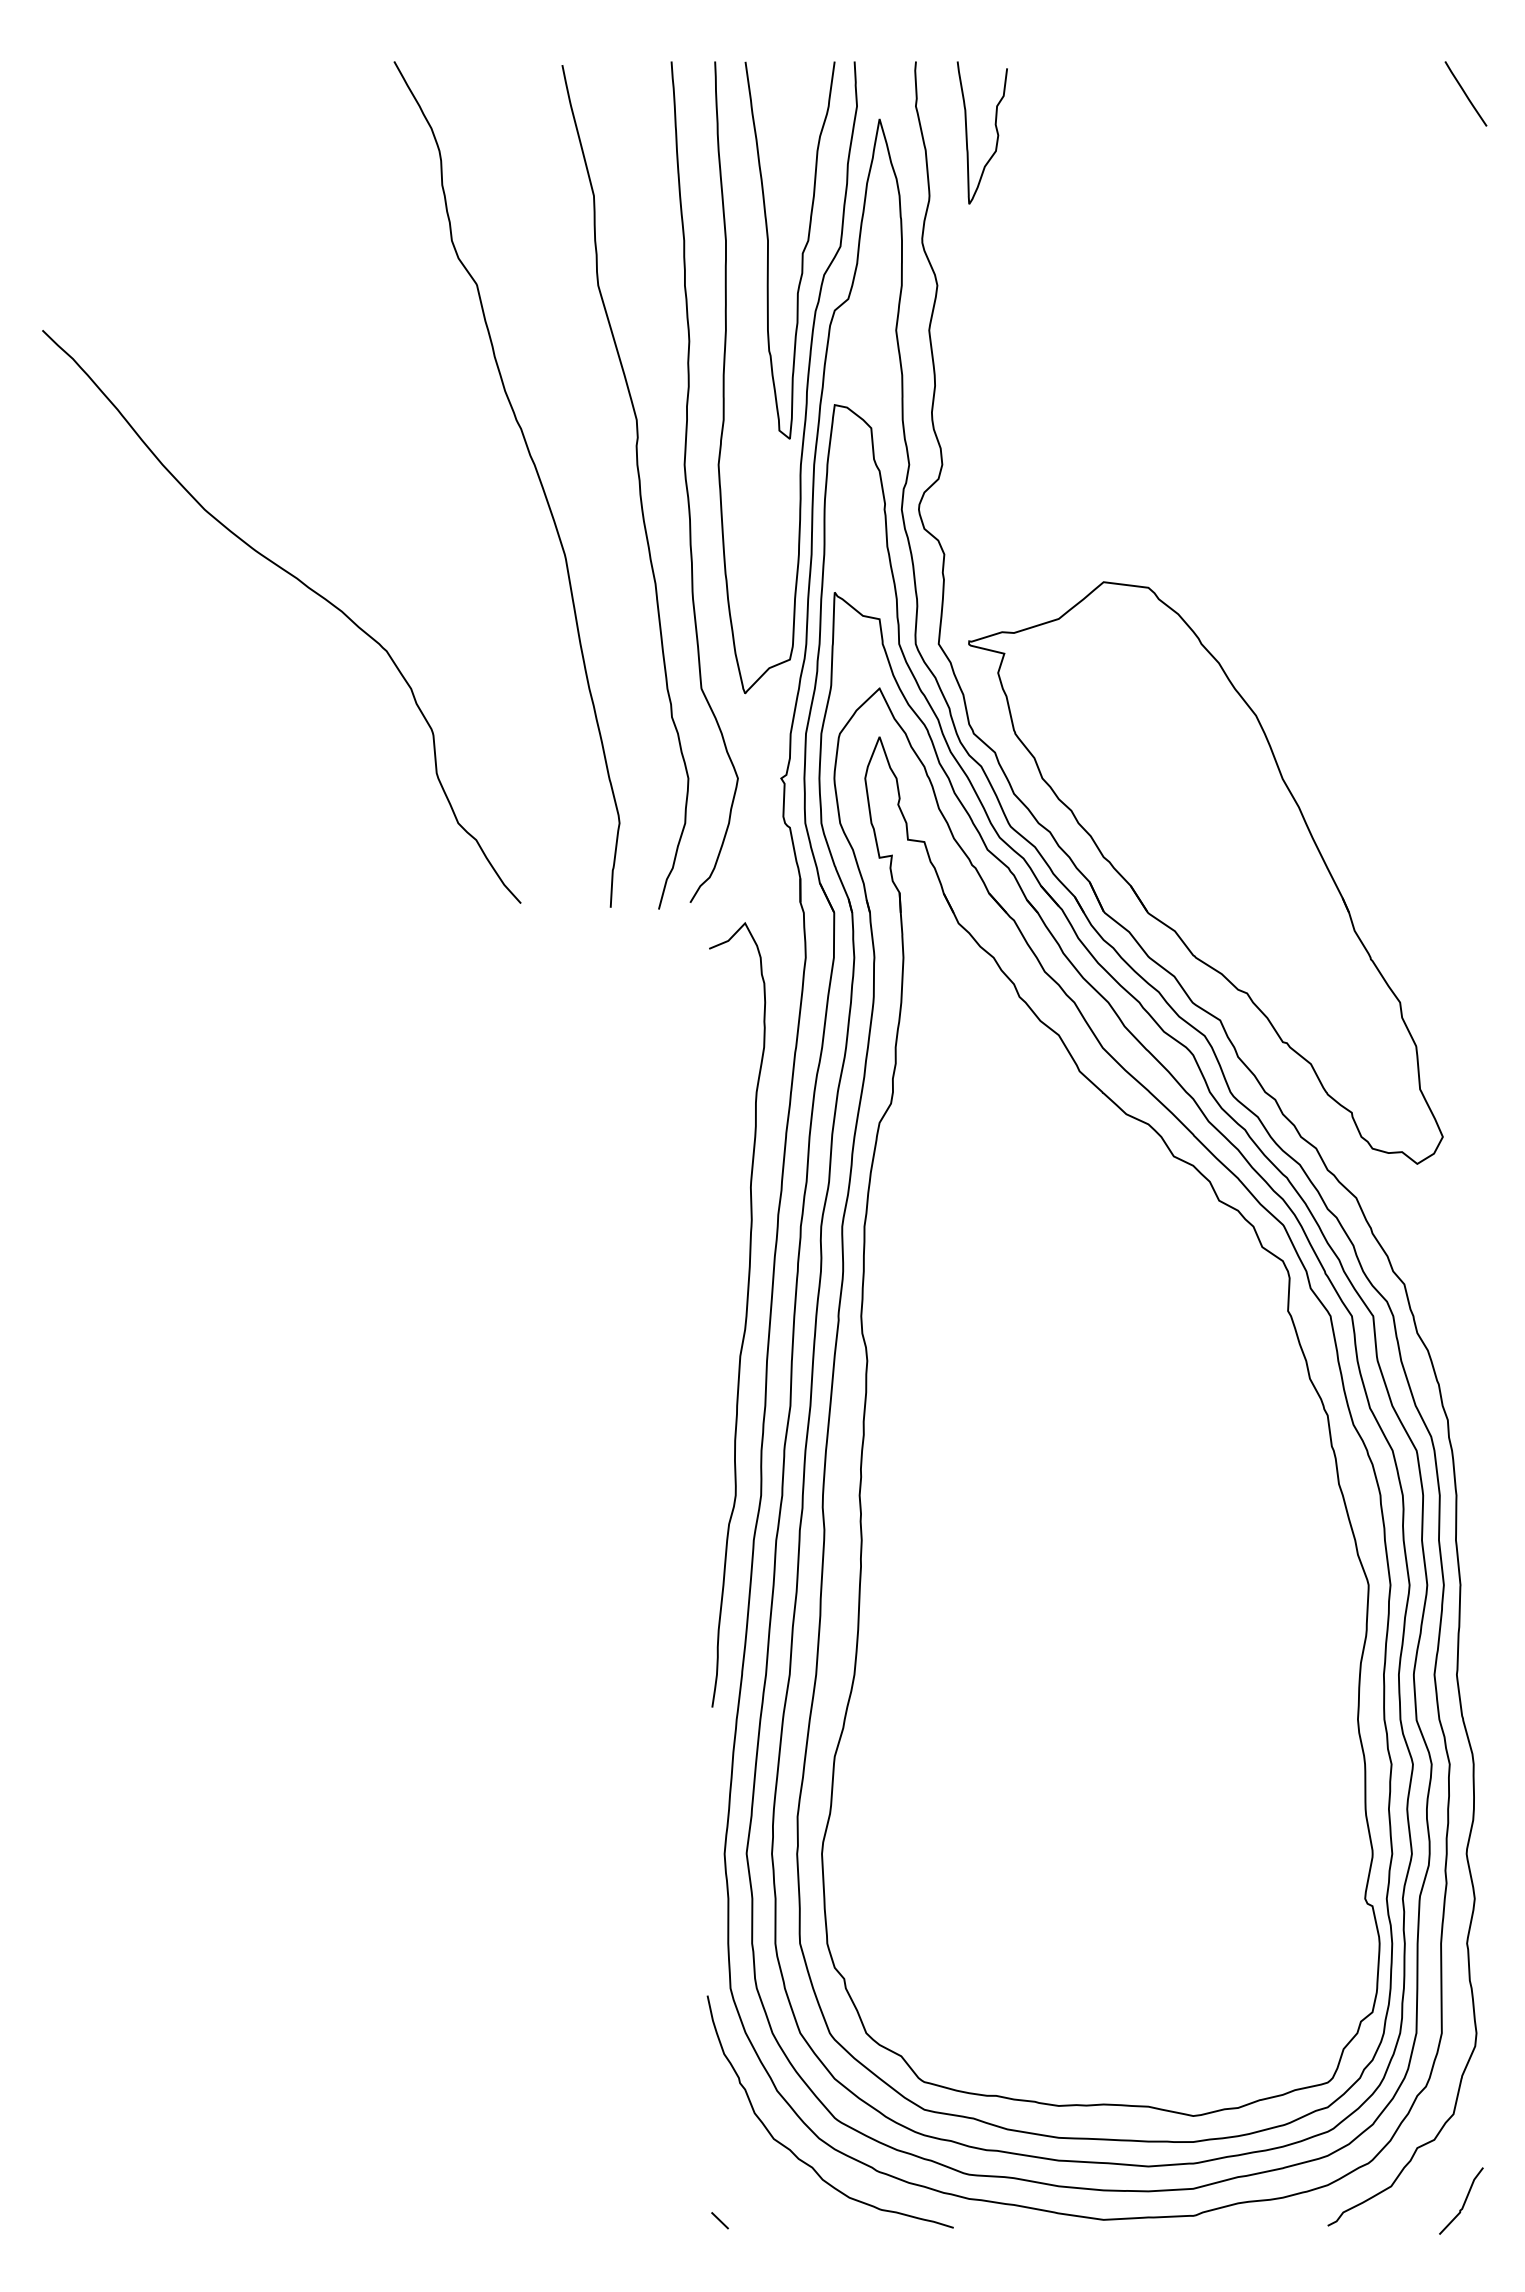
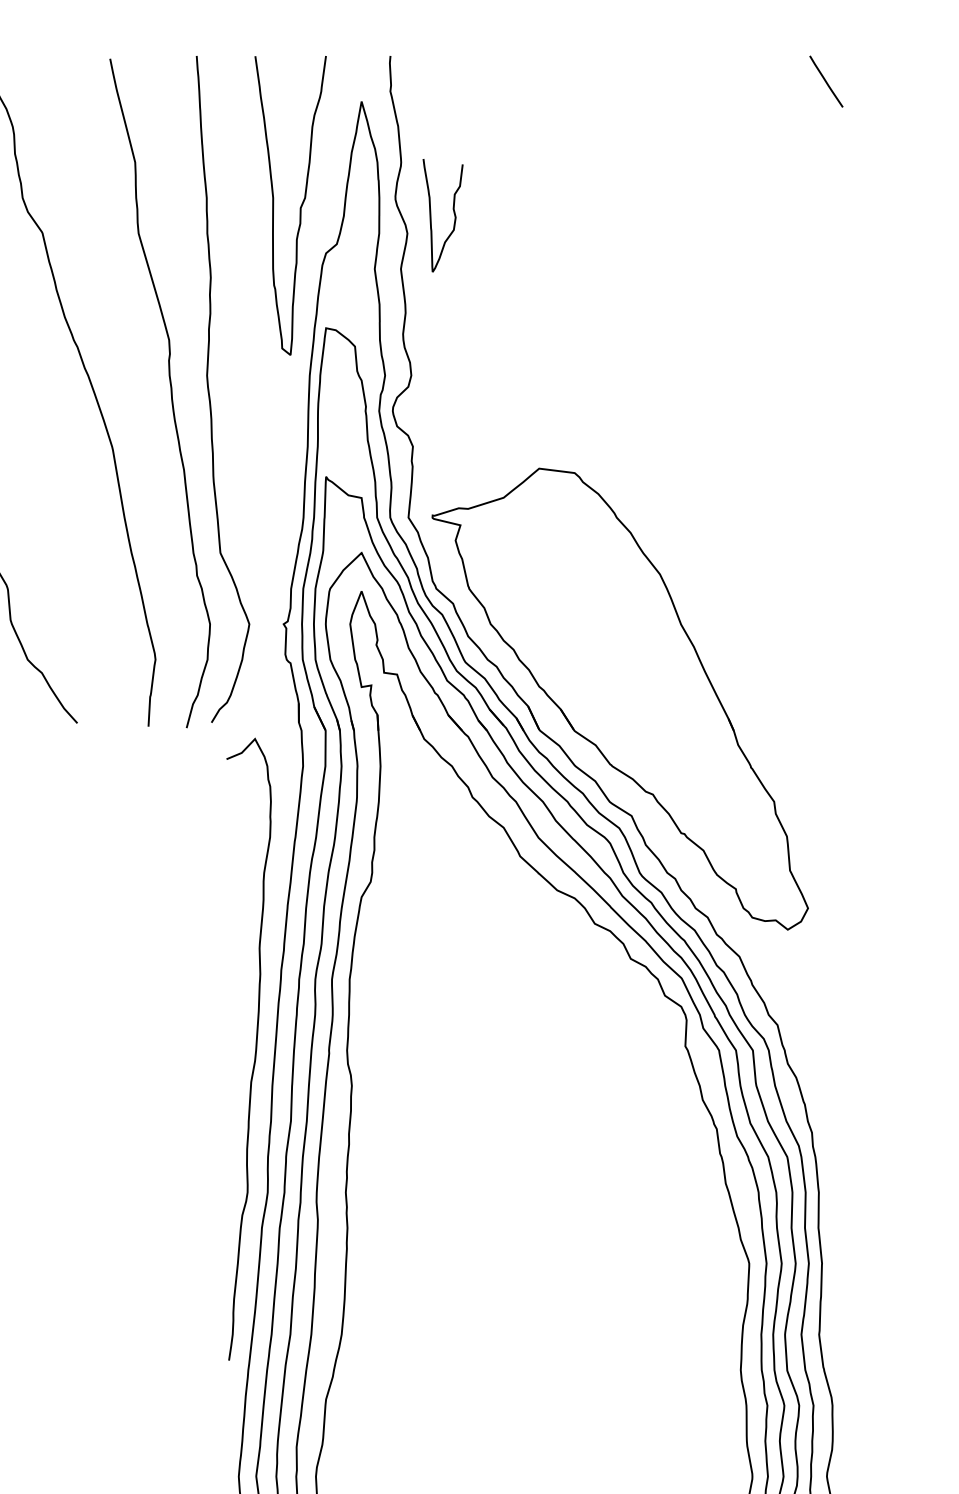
curve: (967, 132) -> (431, 215), moved
curve: (806, 382) -> (303, 310), removed

